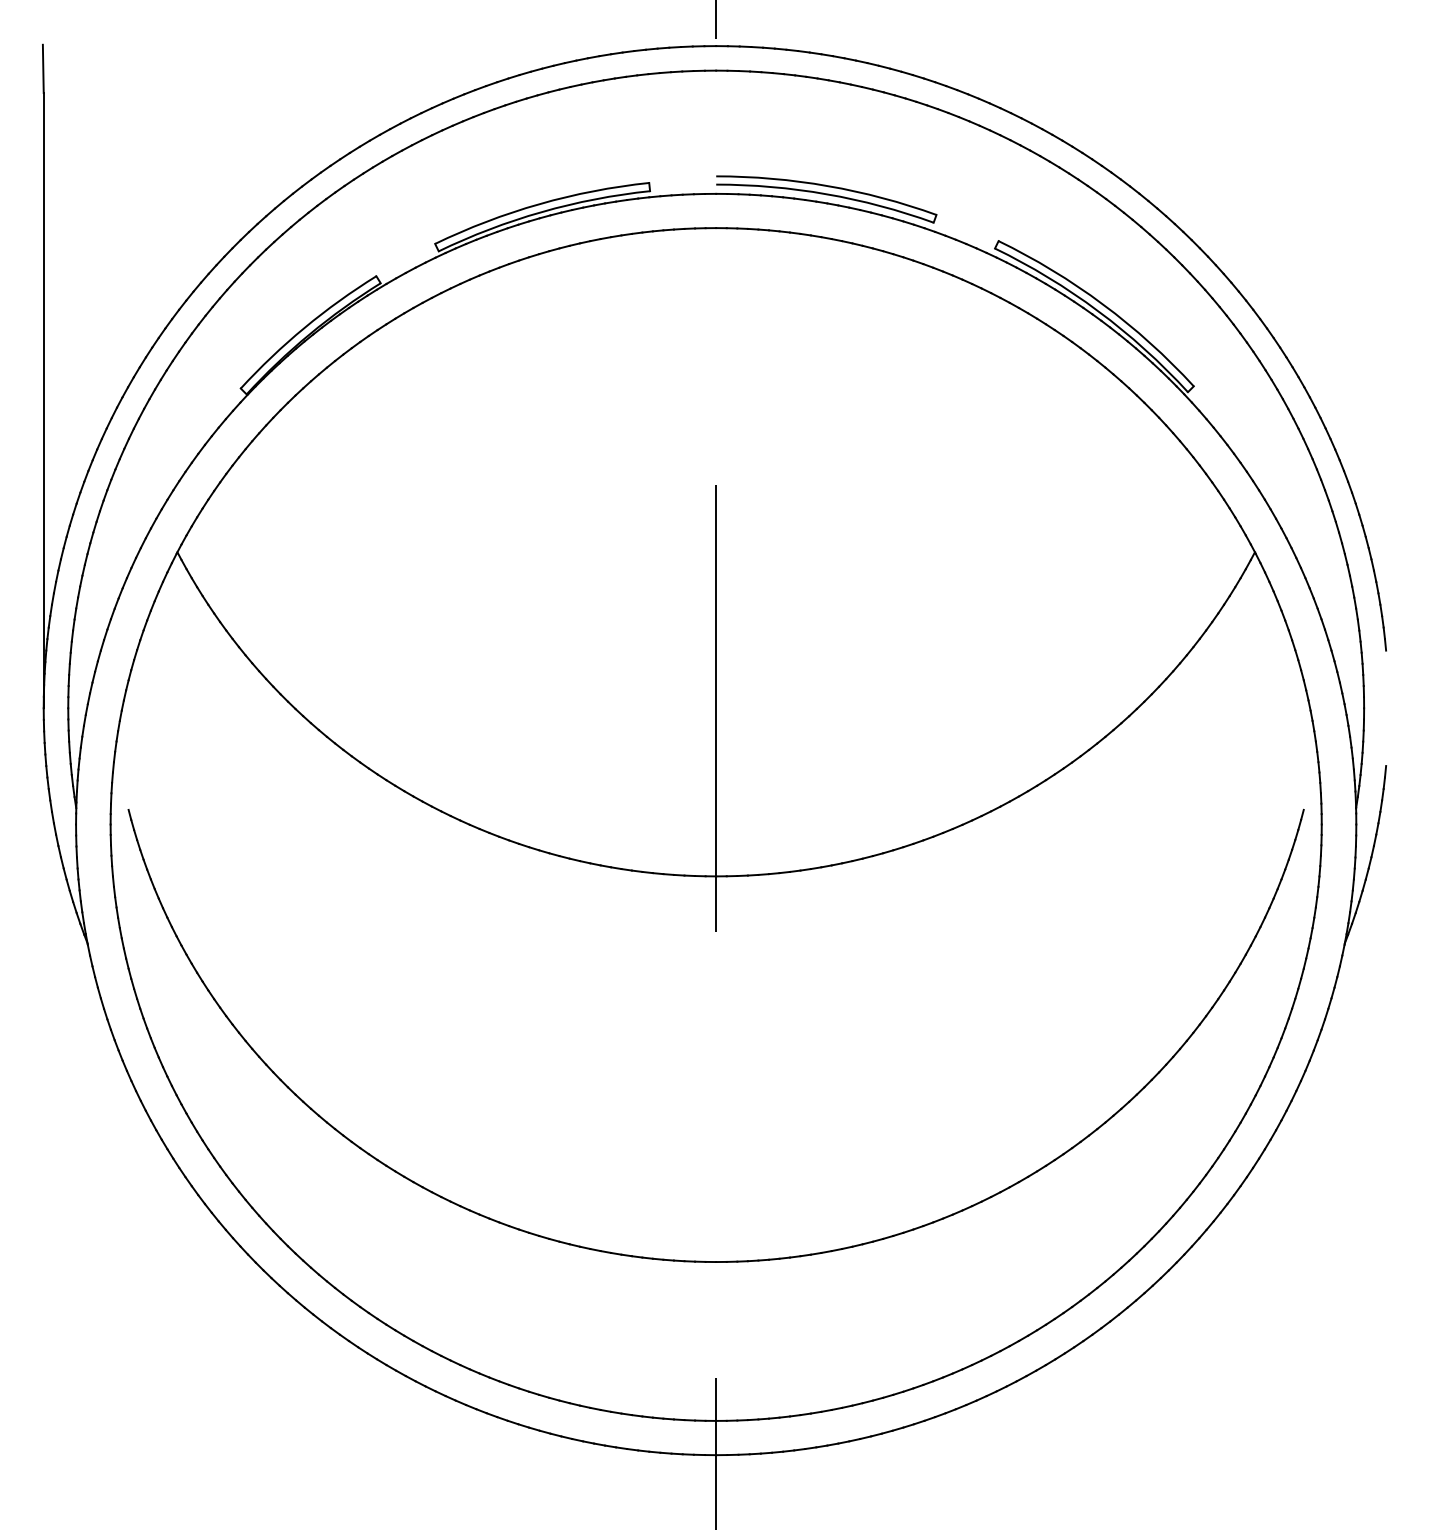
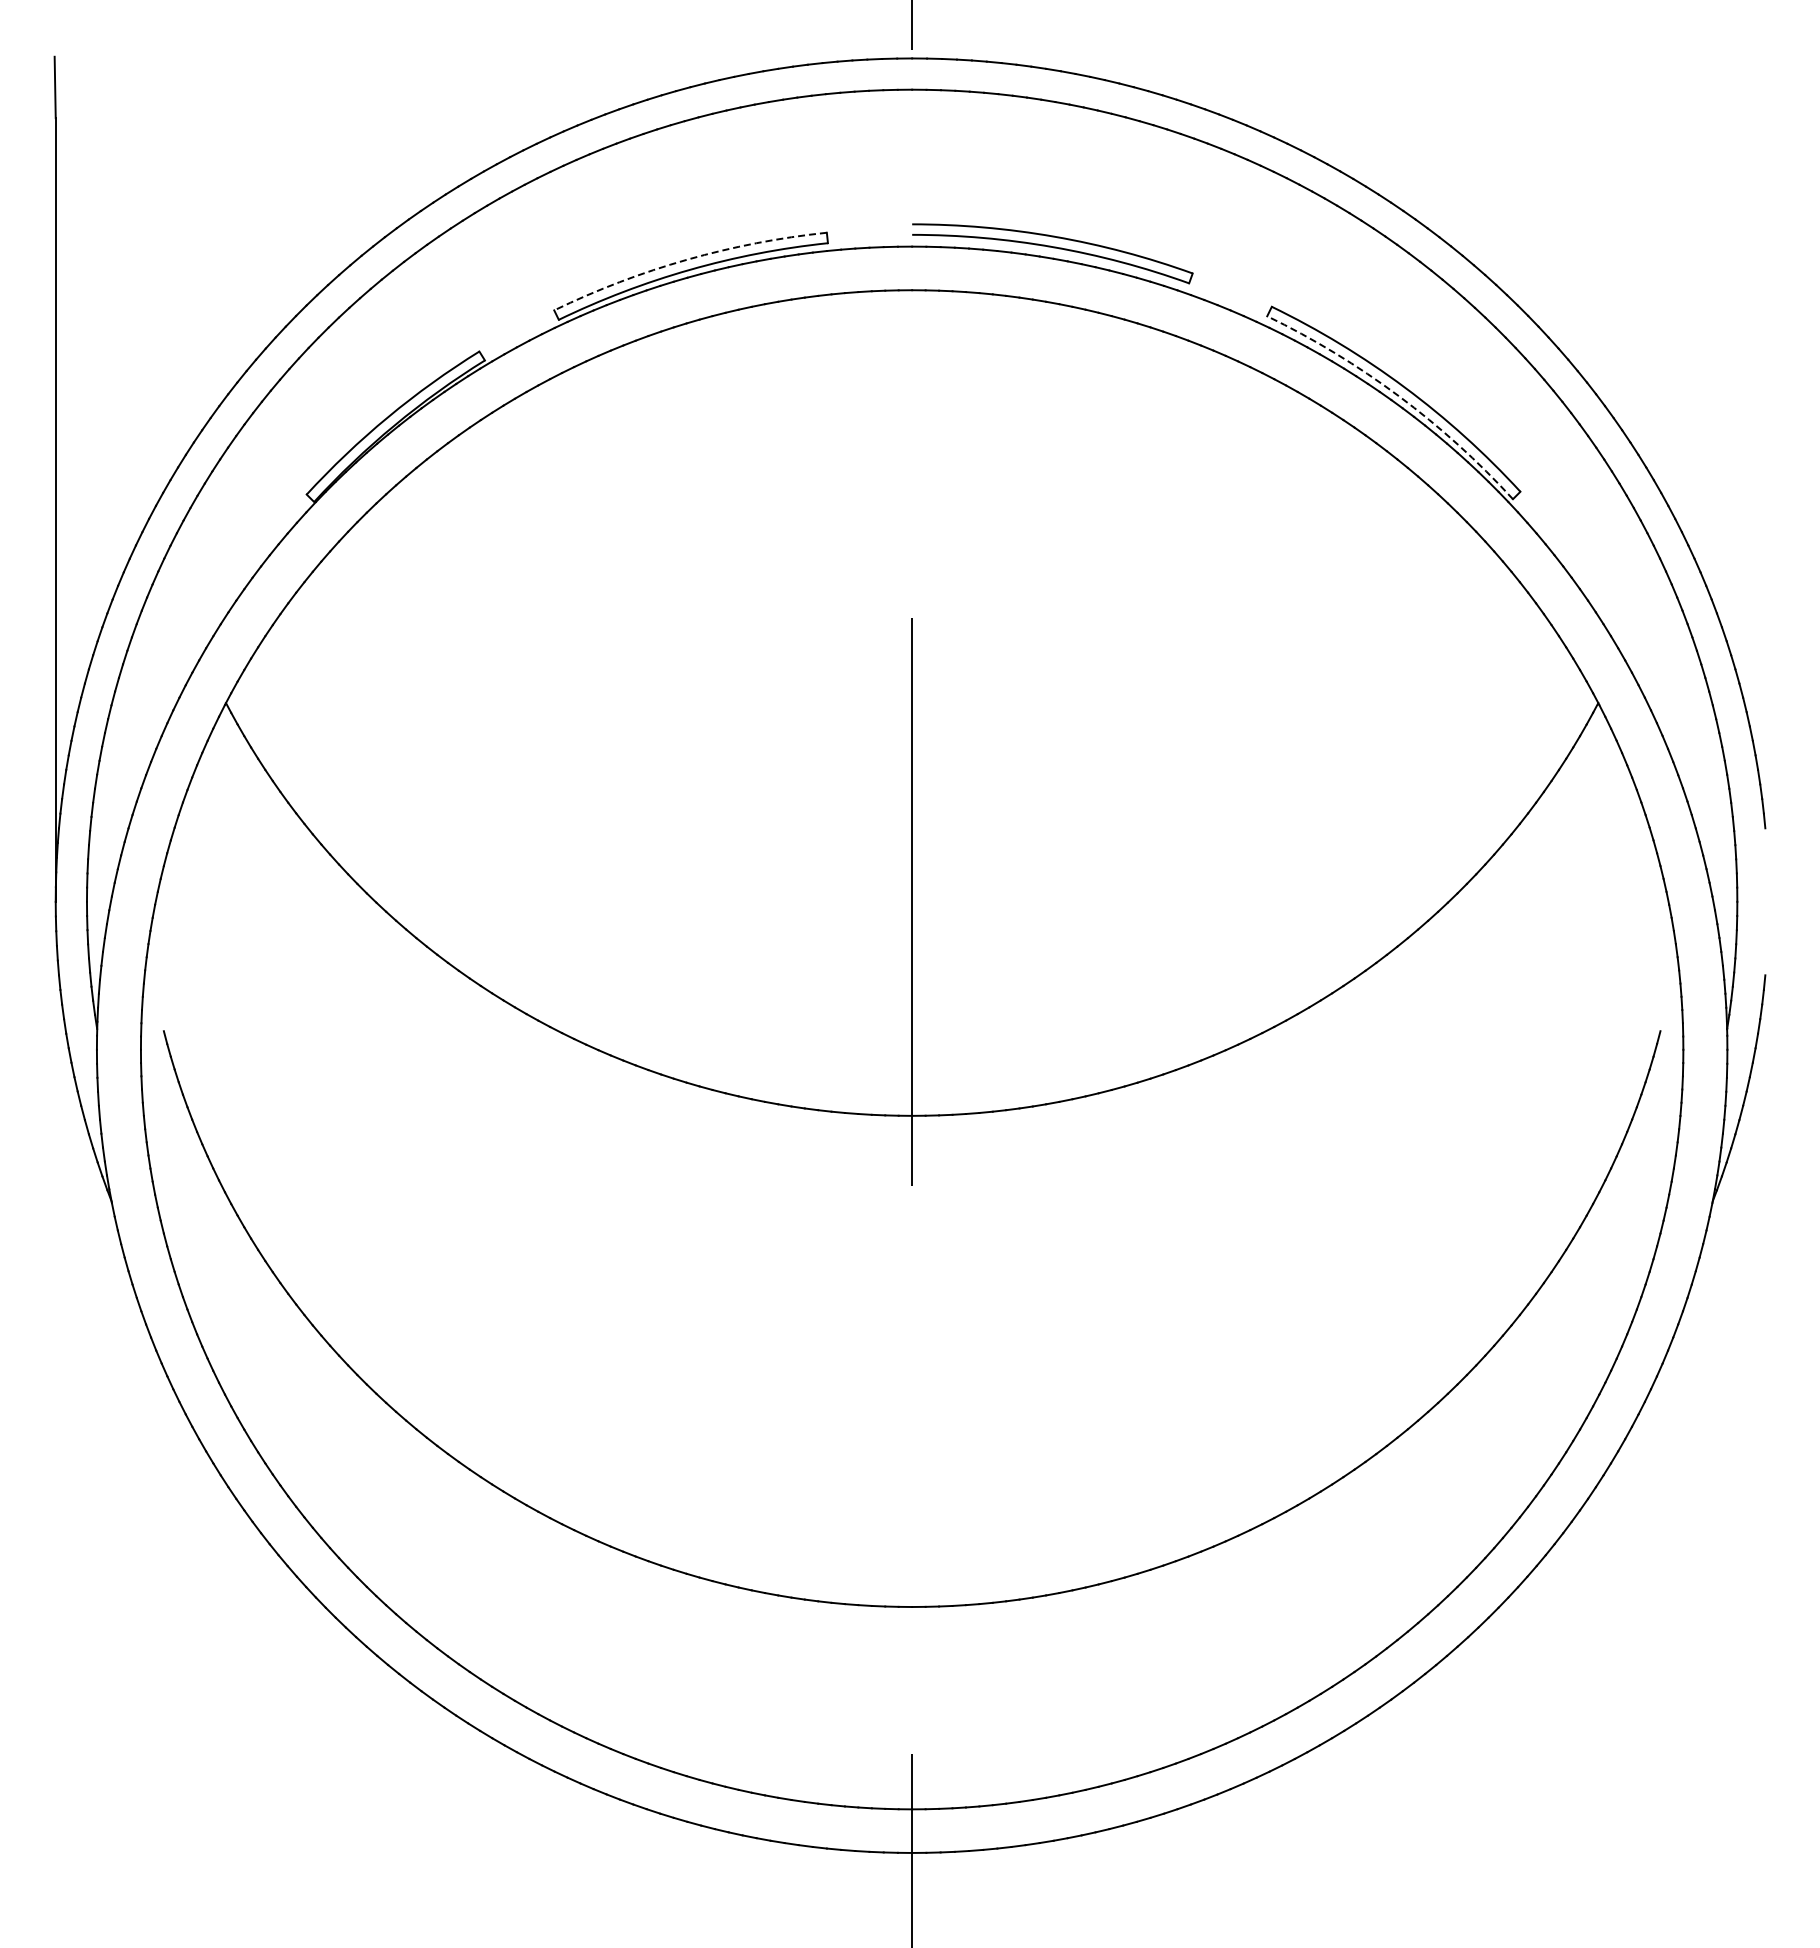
arc: (539, 203) -> (687, 259), solid -> dashed
arc: (1098, 311) -> (1398, 396), solid -> dashed

